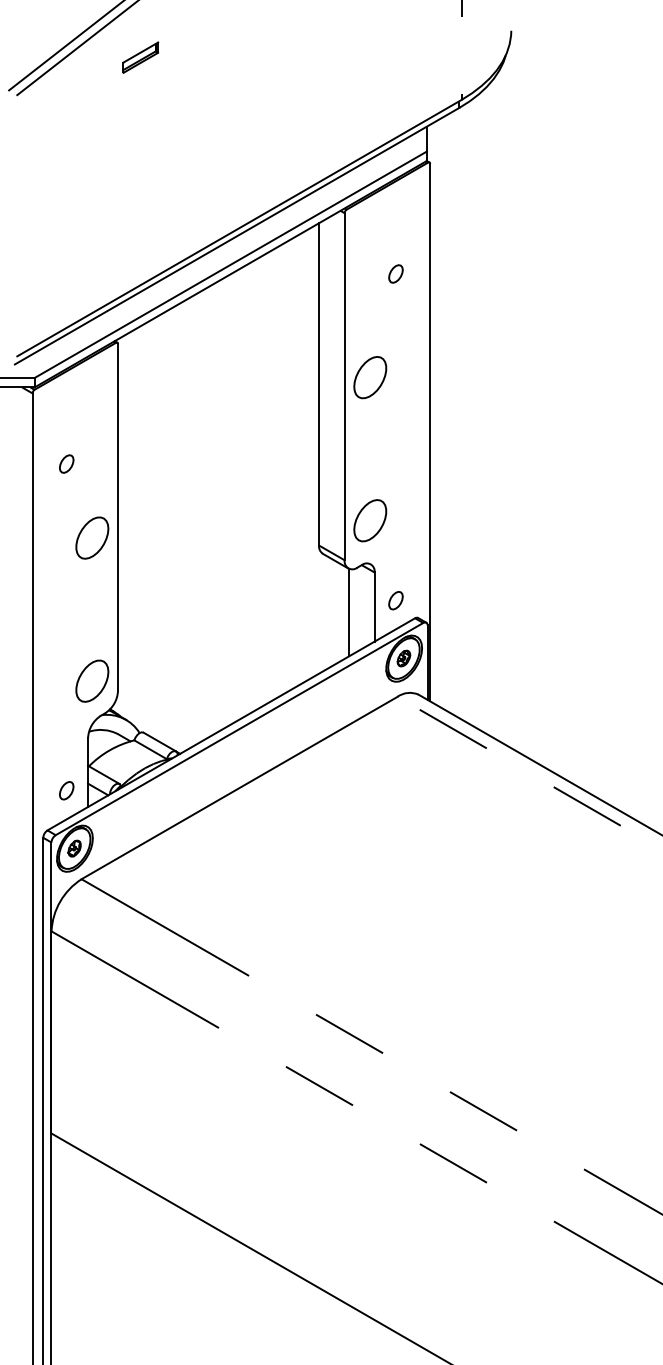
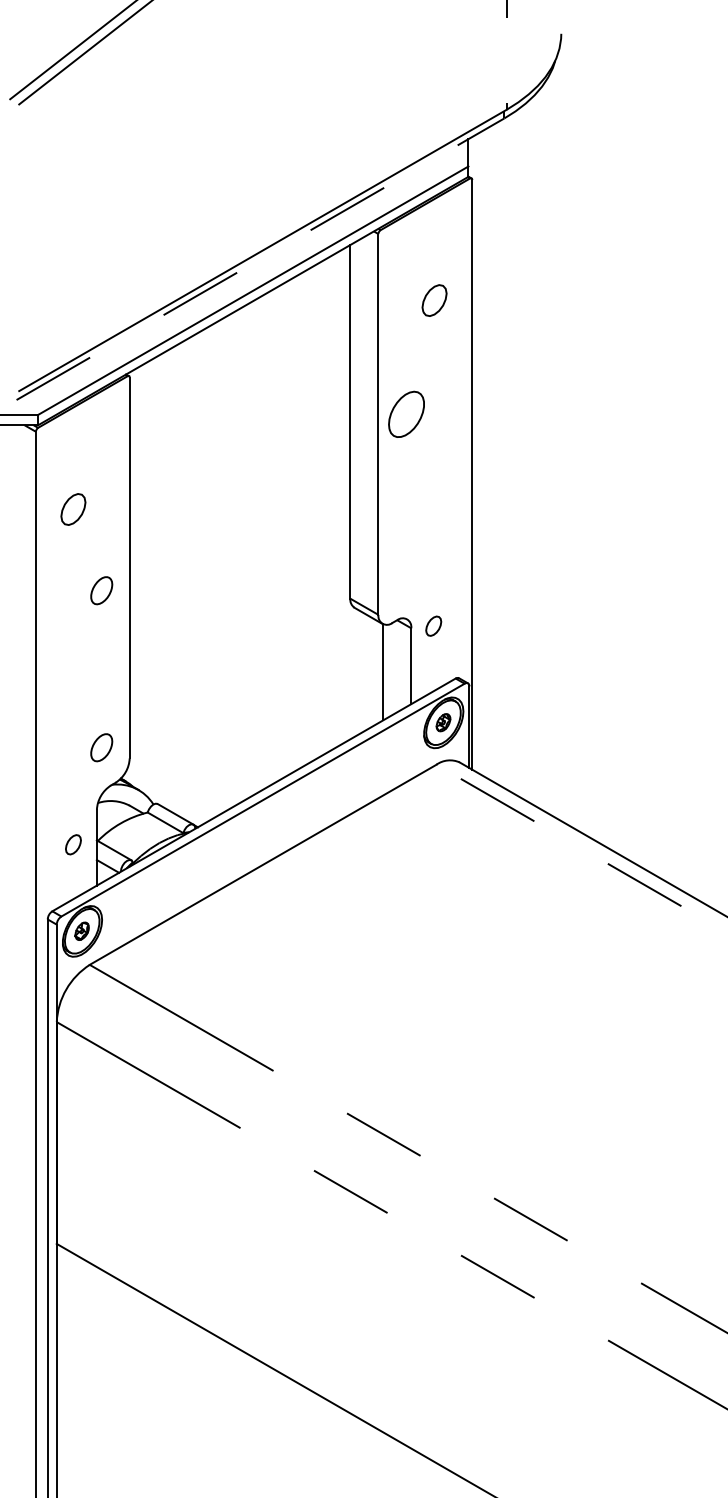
part: (140, 56) -> (154, 62), removed
line: (237, 236) -> (260, 259), solid -> dashed
part: (395, 273) -> (434, 300), size x1.6
part: (66, 463) -> (73, 508), size x1.6
part: (370, 519) -> (406, 570), removed
part: (92, 538) -> (101, 590), size x0.6
part: (395, 600) -> (433, 625), moved
part: (92, 681) -> (101, 747), size x0.6
part: (66, 790) -> (73, 844), moved

